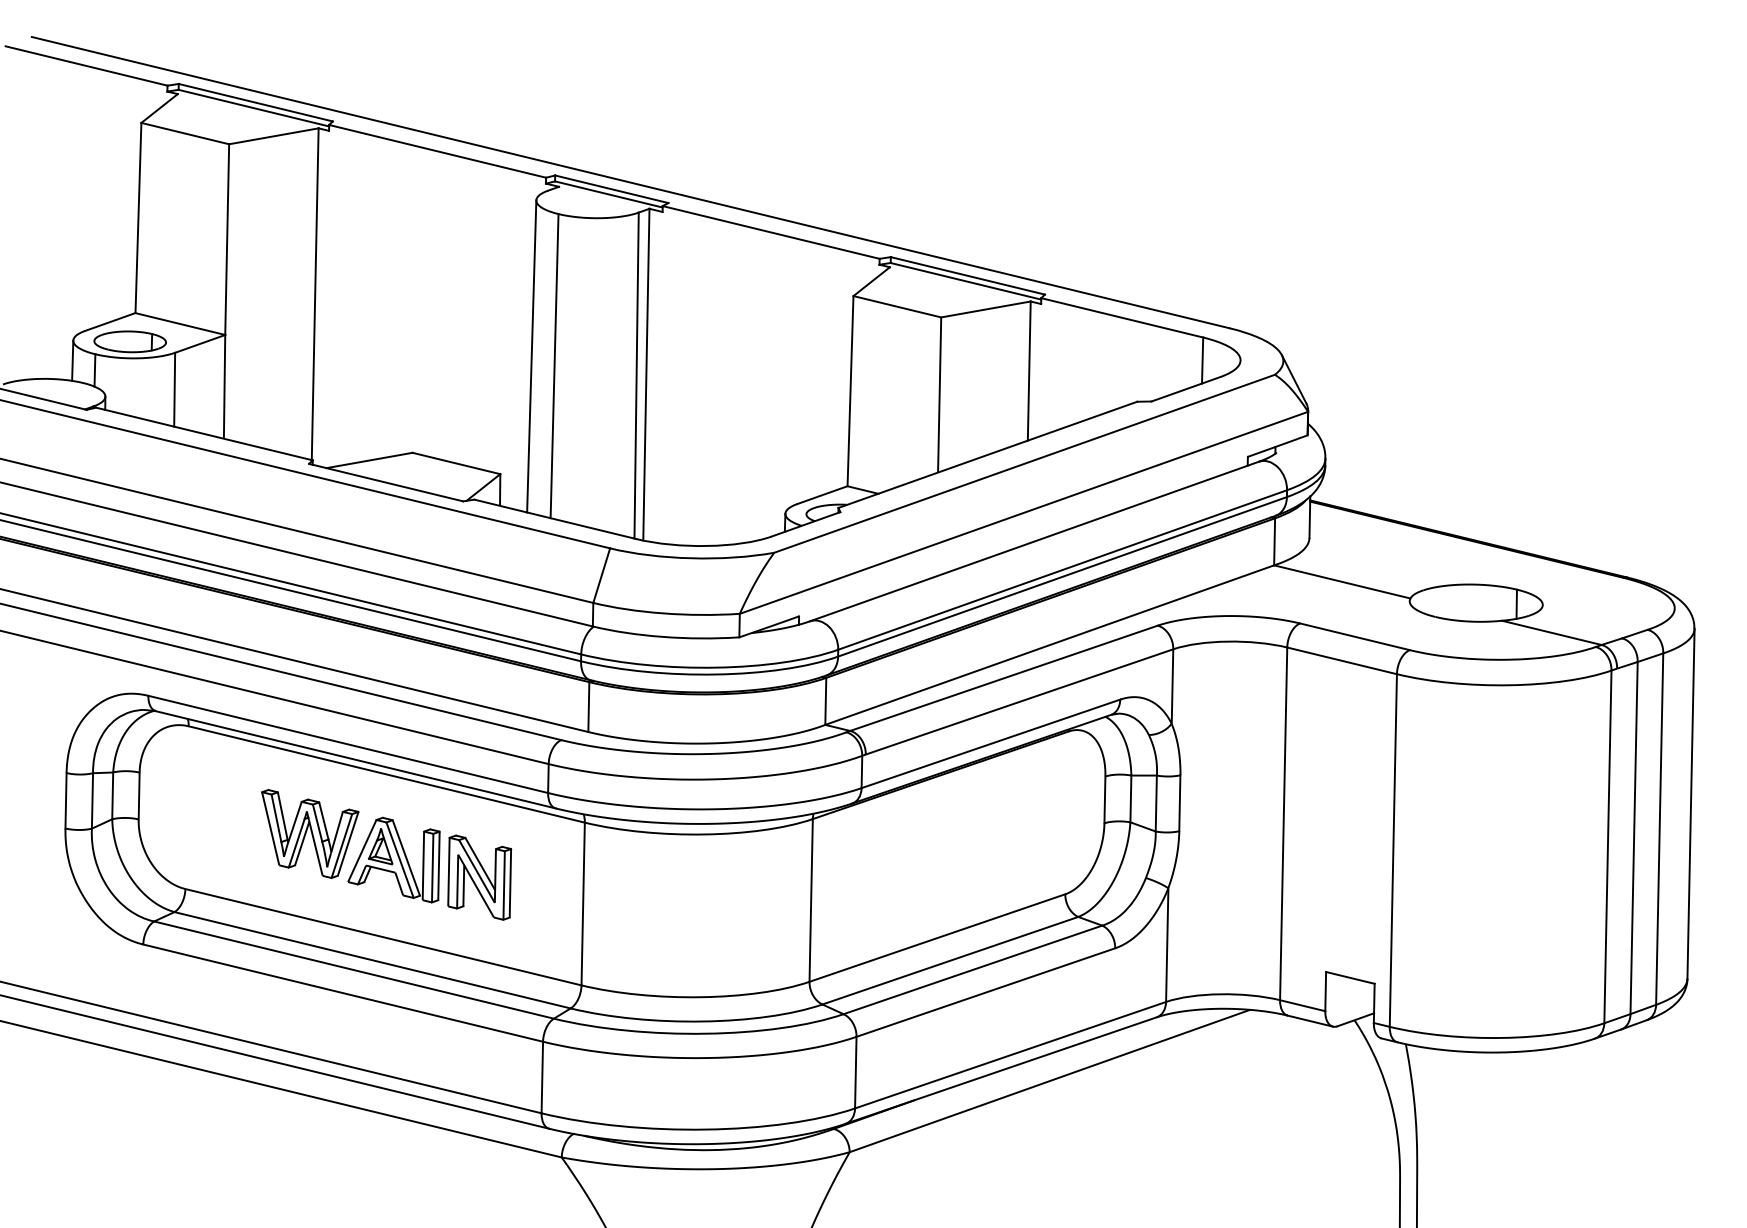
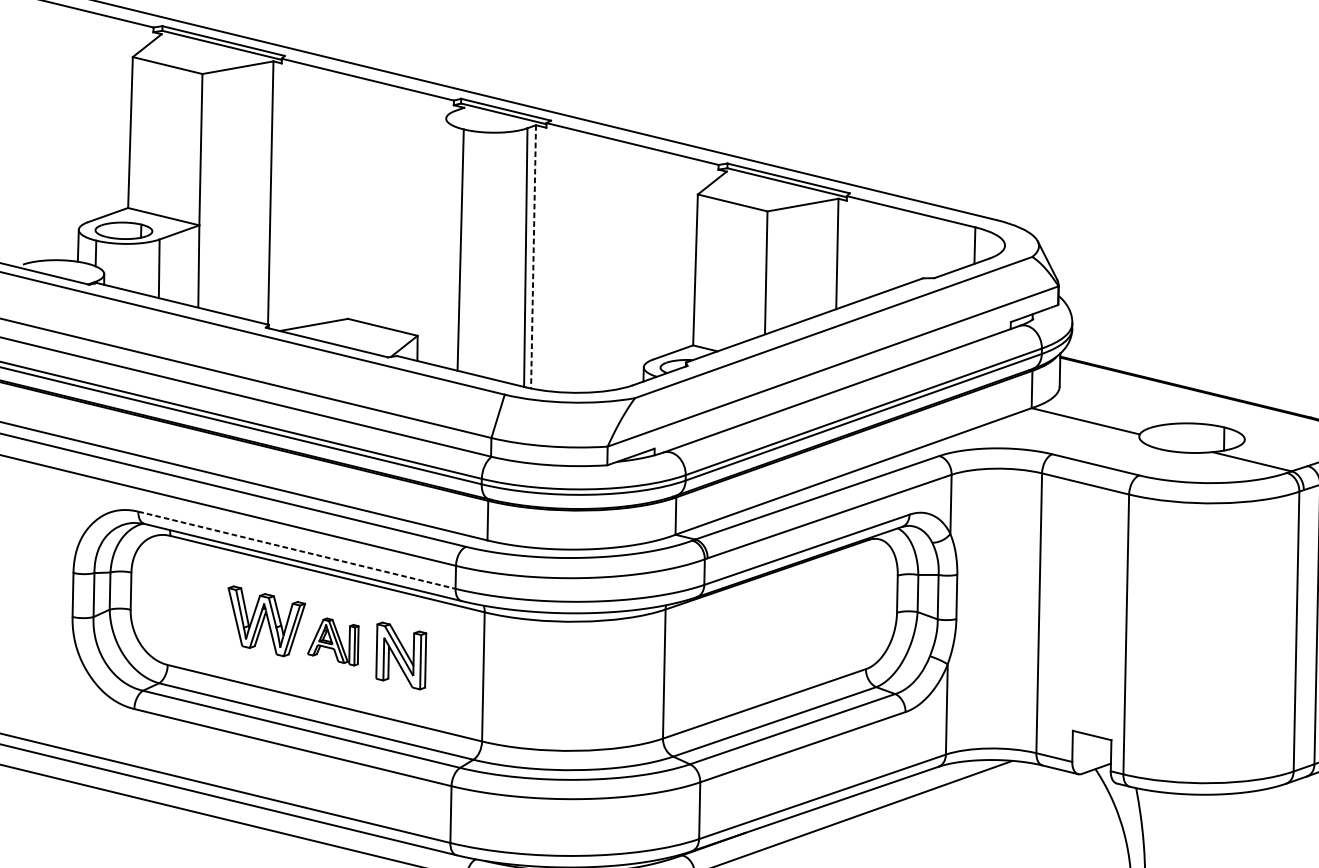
line: (531, 356) -> (442, 242), removed
line: (646, 374) -> (533, 256), solid -> dashed
line: (348, 744) -> (297, 550), solid -> dashed
part: (393, 859) -> (332, 641), size x0.7

